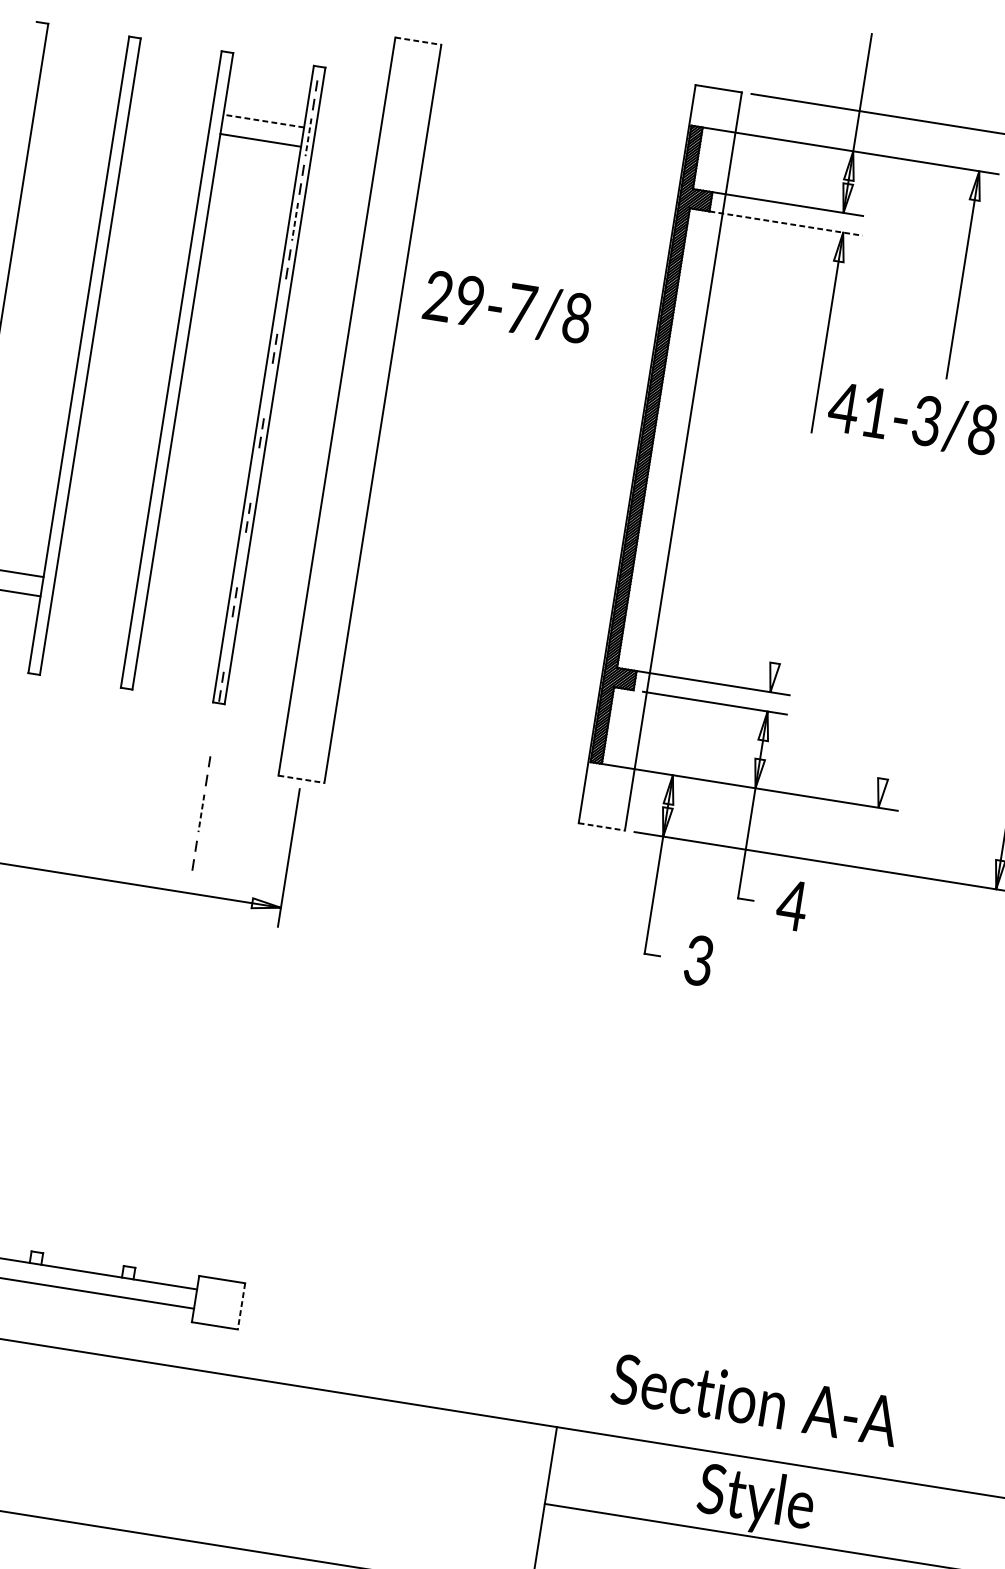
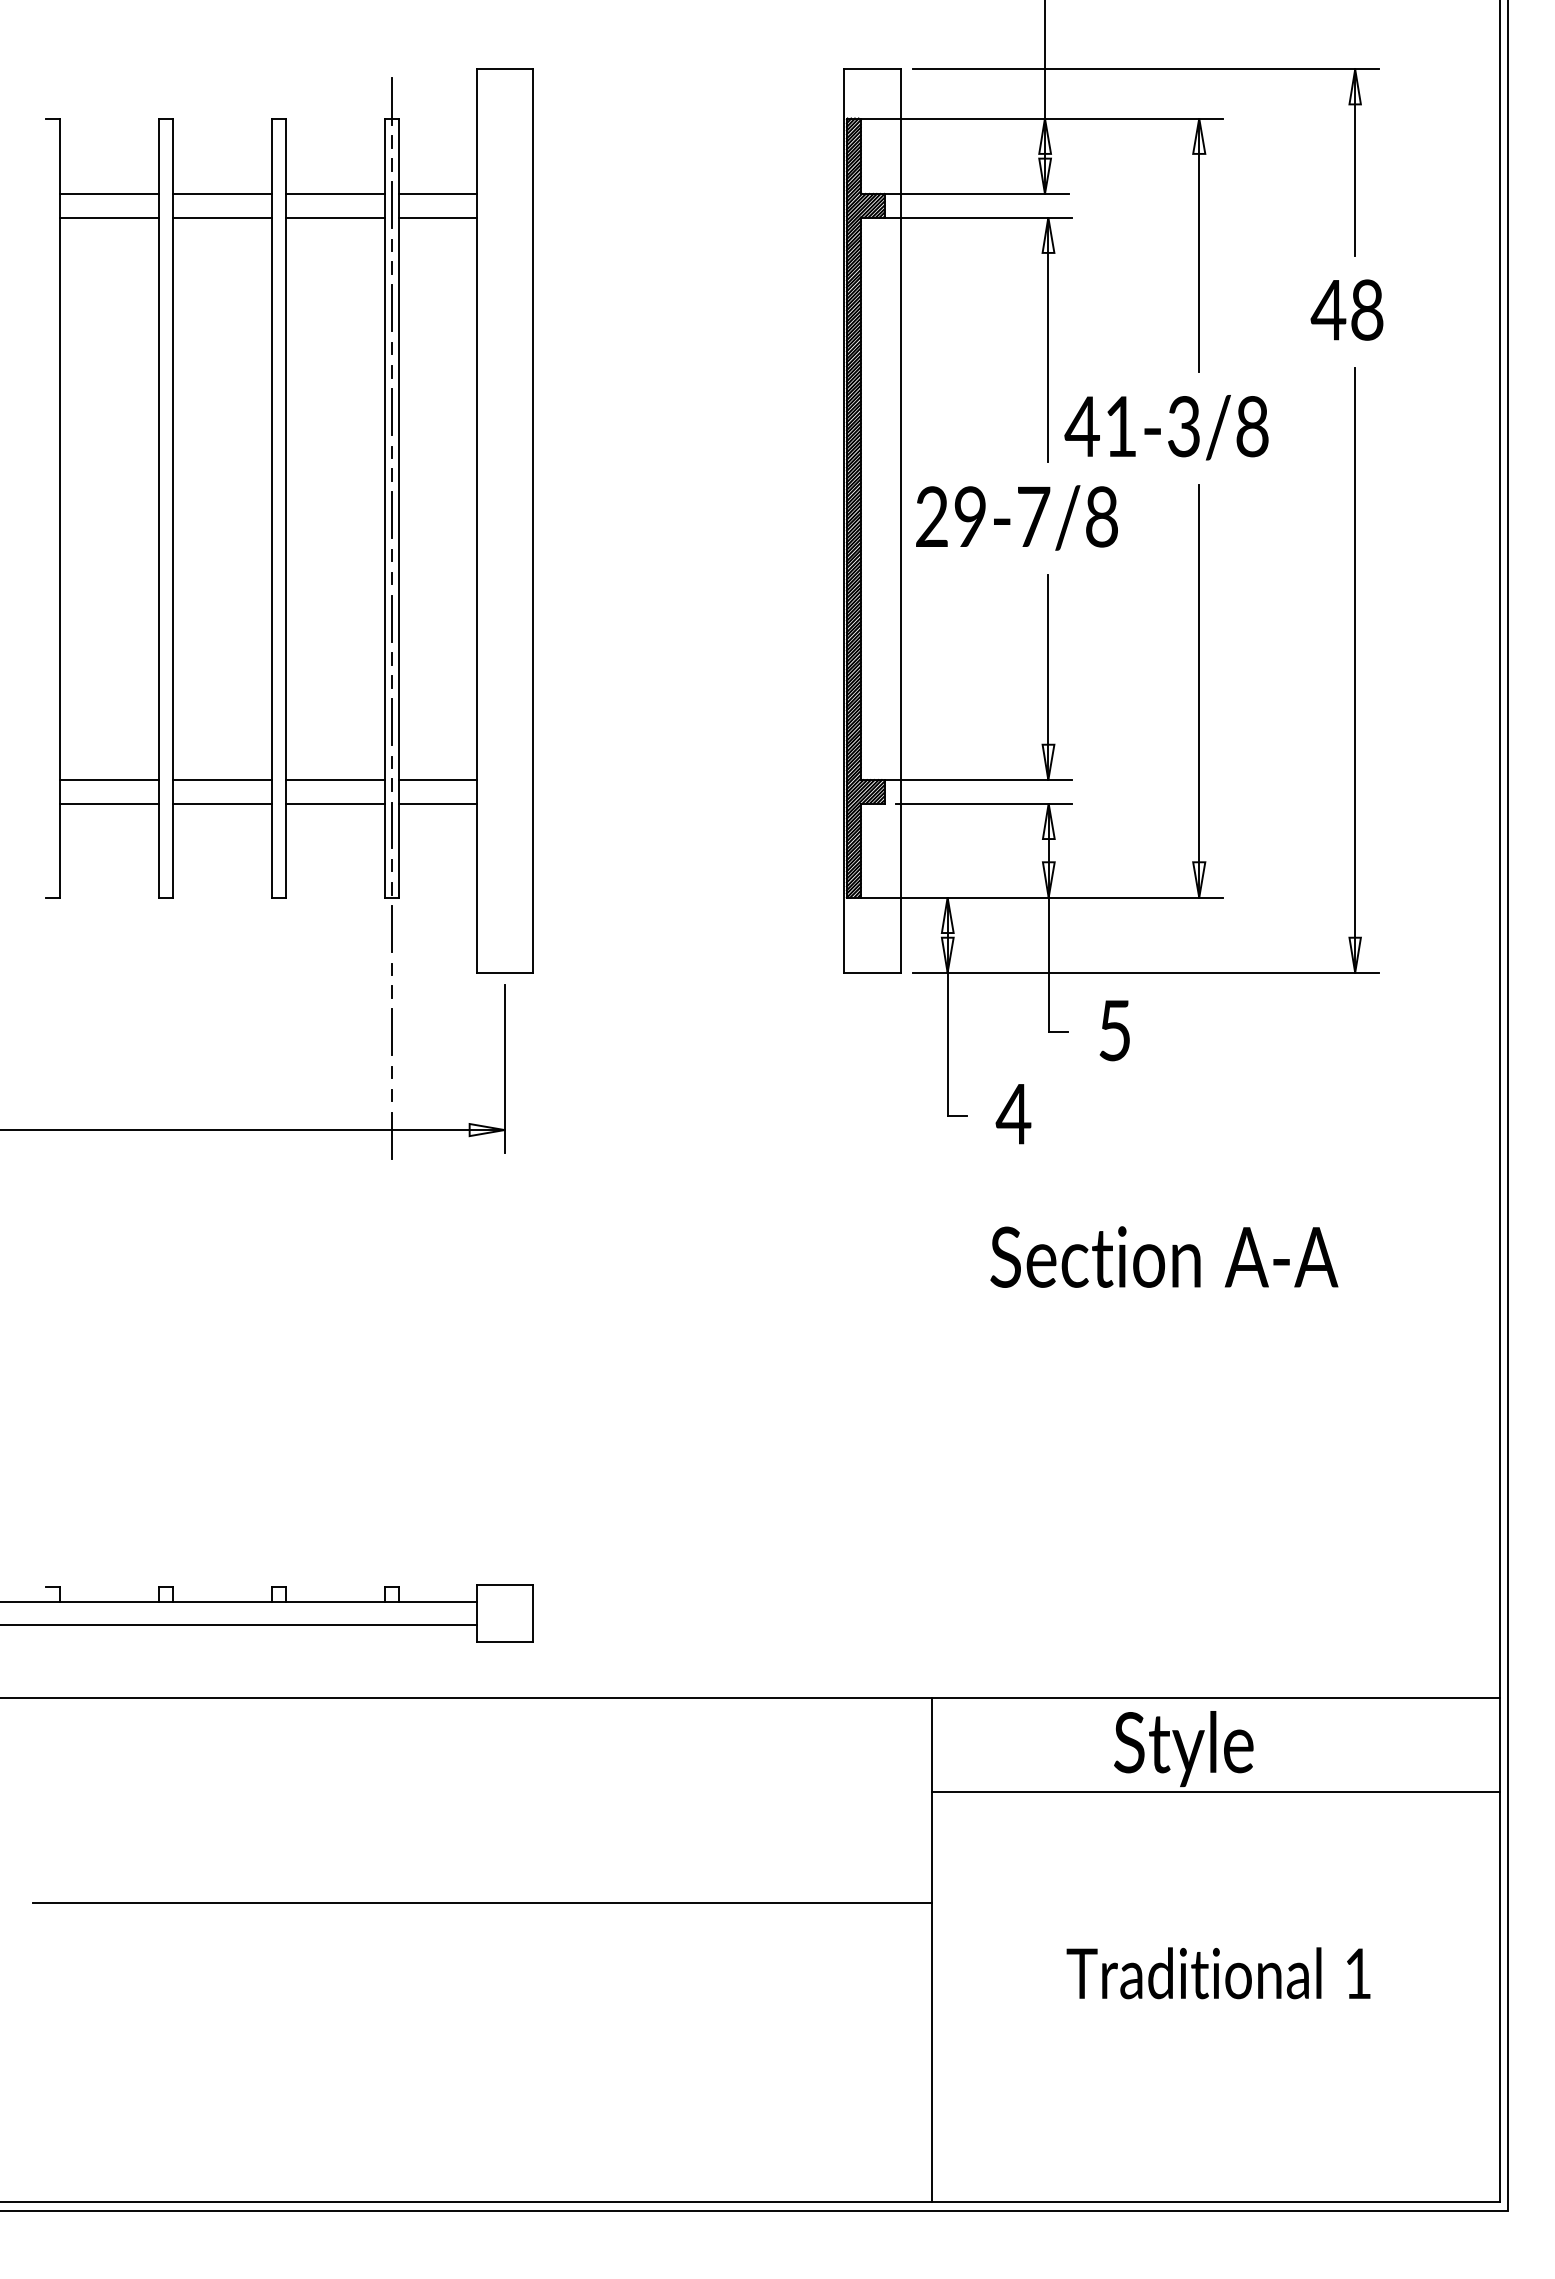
line: (418, 41) -> (505, 69), dashed -> solid
line: (321, 52) -> (391, 101), added
line: (78, 92) -> (108, 194), added
line: (170, 106) -> (221, 194), added
line: (75, 110) -> (108, 217), added
line: (262, 121) -> (334, 194), dashed -> solid
line: (167, 125) -> (221, 217), added
line: (347, 134) -> (437, 194), added
line: (308, 137) -> (391, 205), dashed -> solid
line: (344, 153) -> (437, 217), added
line: (294, 221) -> (391, 308), dashed -> solid
line: (786, 223) -> (978, 217), dashed -> solid
line: (281, 306) -> (391, 411), added
text: (507, 307) -> (1016, 517), moved
line: (268, 391) -> (391, 515), added
line: (254, 475) -> (391, 618), added
line: (241, 560) -> (391, 722), added
line: (94, 585) -> (221, 780), added
line: (187, 600) -> (335, 780), added
line: (91, 604) -> (221, 803), added
line: (783, 608) -> (1048, 677), added
line: (271, 613) -> (437, 780), added
line: (185, 619) -> (335, 803), added
line: (268, 632) -> (437, 803), added
line: (905, 639) -> (1199, 691), added
line: (227, 644) -> (391, 825), added
line: (214, 728) -> (391, 928), added
line: (302, 779) -> (505, 972), dashed -> solid
line: (201, 813) -> (391, 1032), dashed -> solid
line: (602, 826) -> (873, 972), dashed -> solid
line: (187, 897) -> (391, 1135), added
text: (792, 905) -> (1114, 1030), 4 -> 5
text: (698, 960) -> (1013, 1113), 3 -> 4
line: (241, 1306) -> (532, 1613), dashed -> solid
text: (755, 1399) -> (1164, 1256), moved

